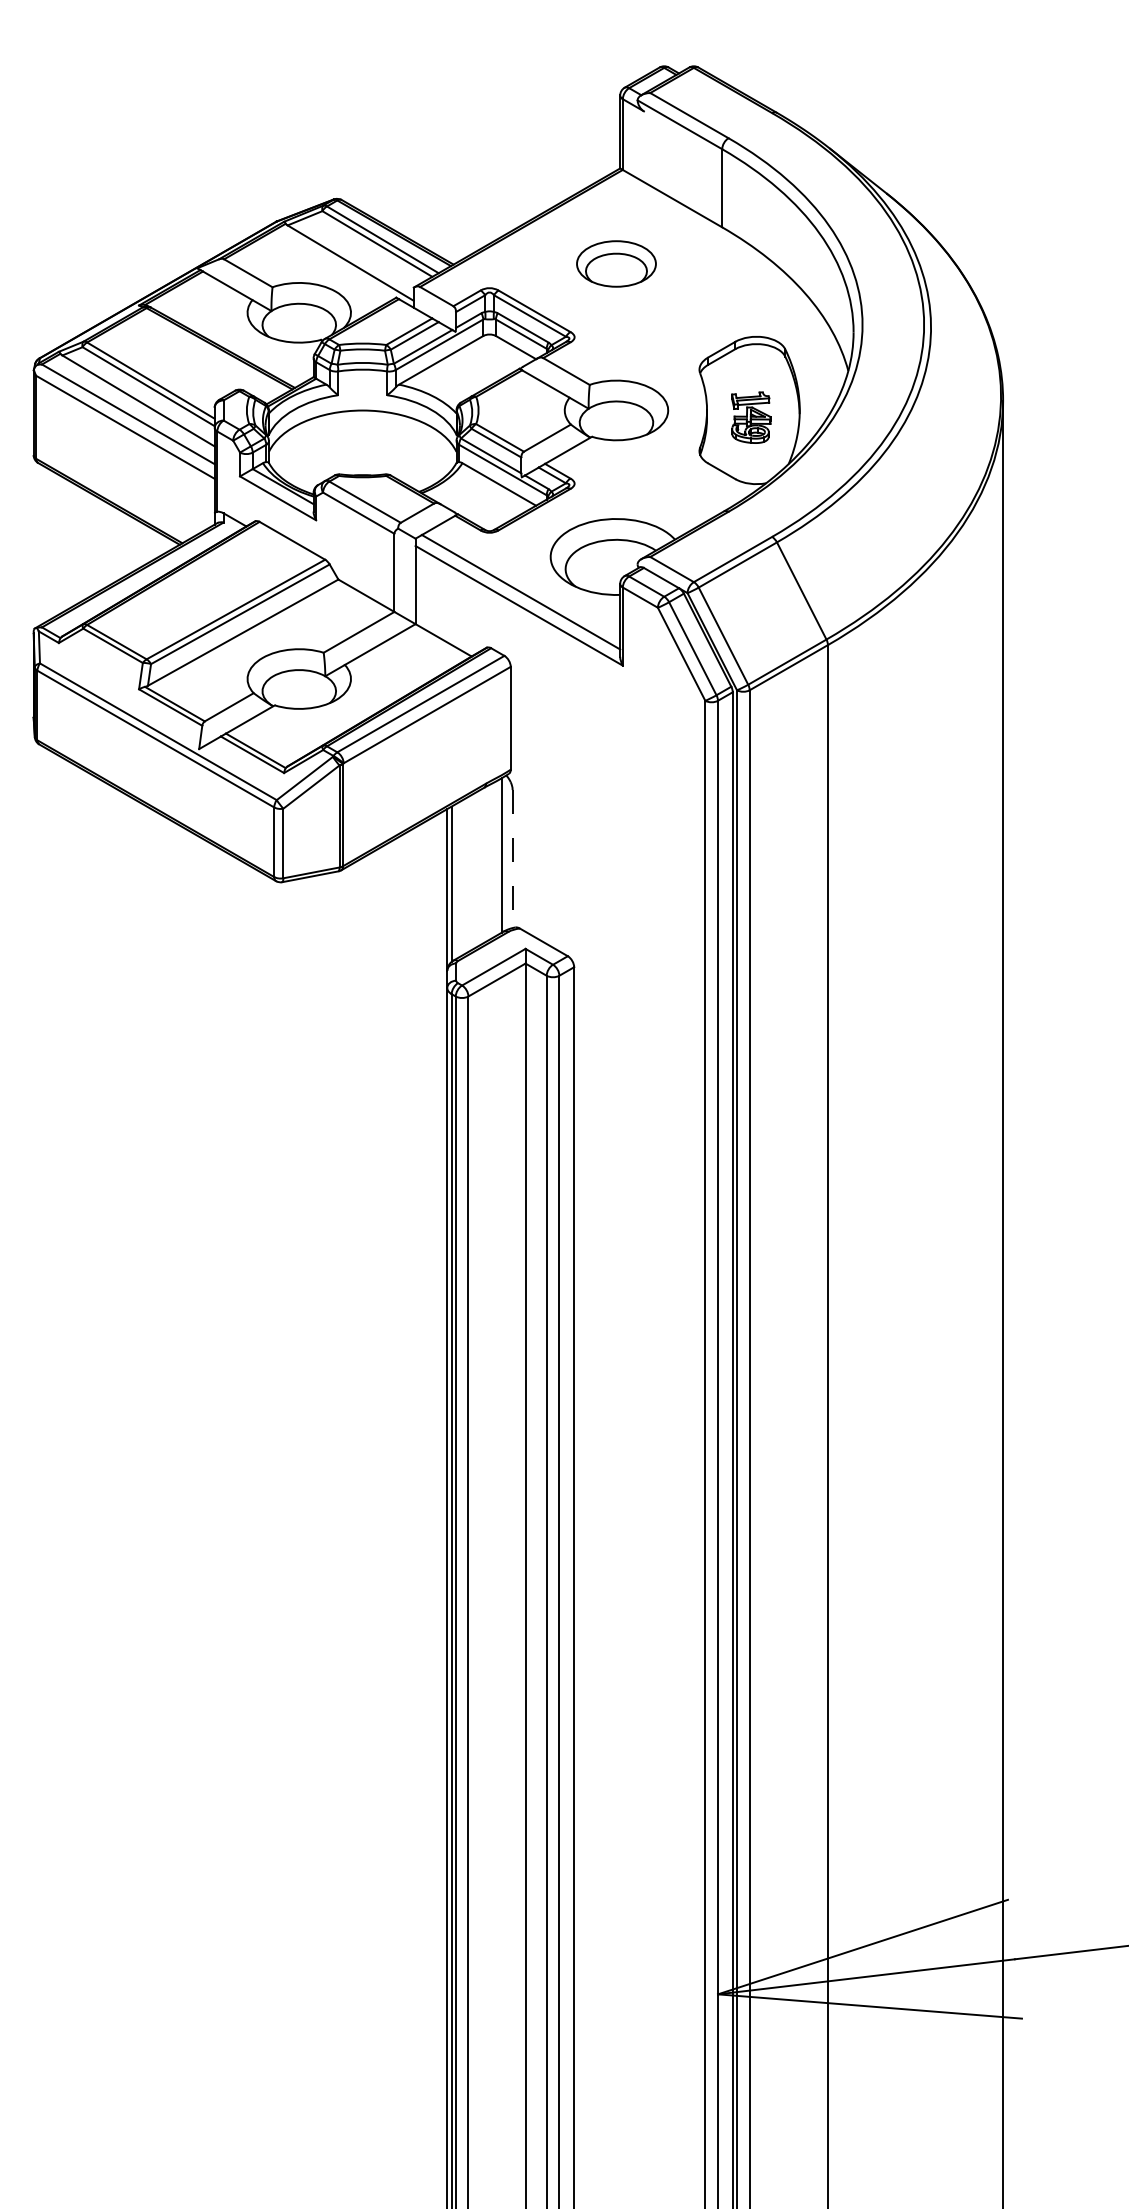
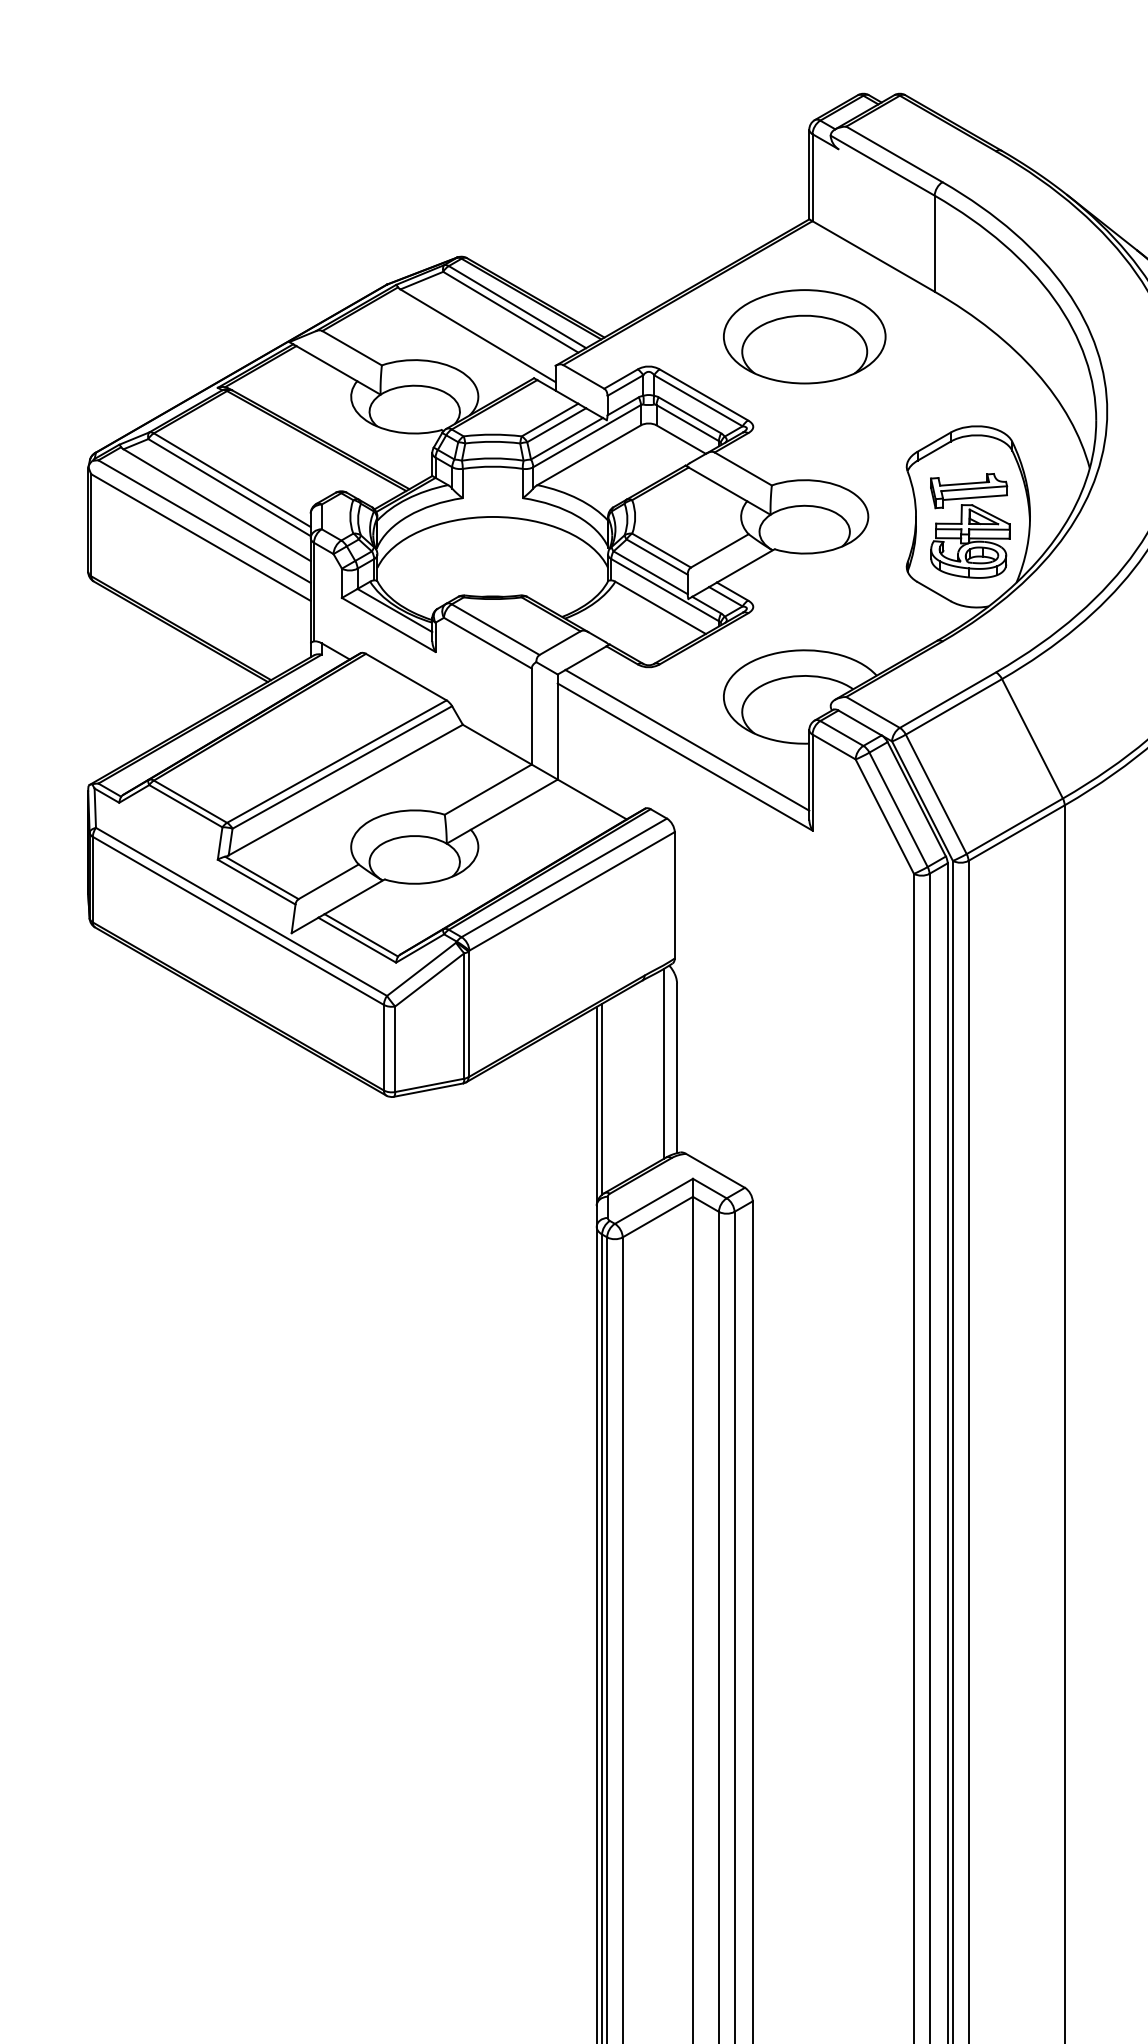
part: (616, 263) -> (804, 336), size x1.67
part: (751, 417) -> (970, 525), size x1.67
line: (512, 859) -> (676, 1068), dashed -> solid

